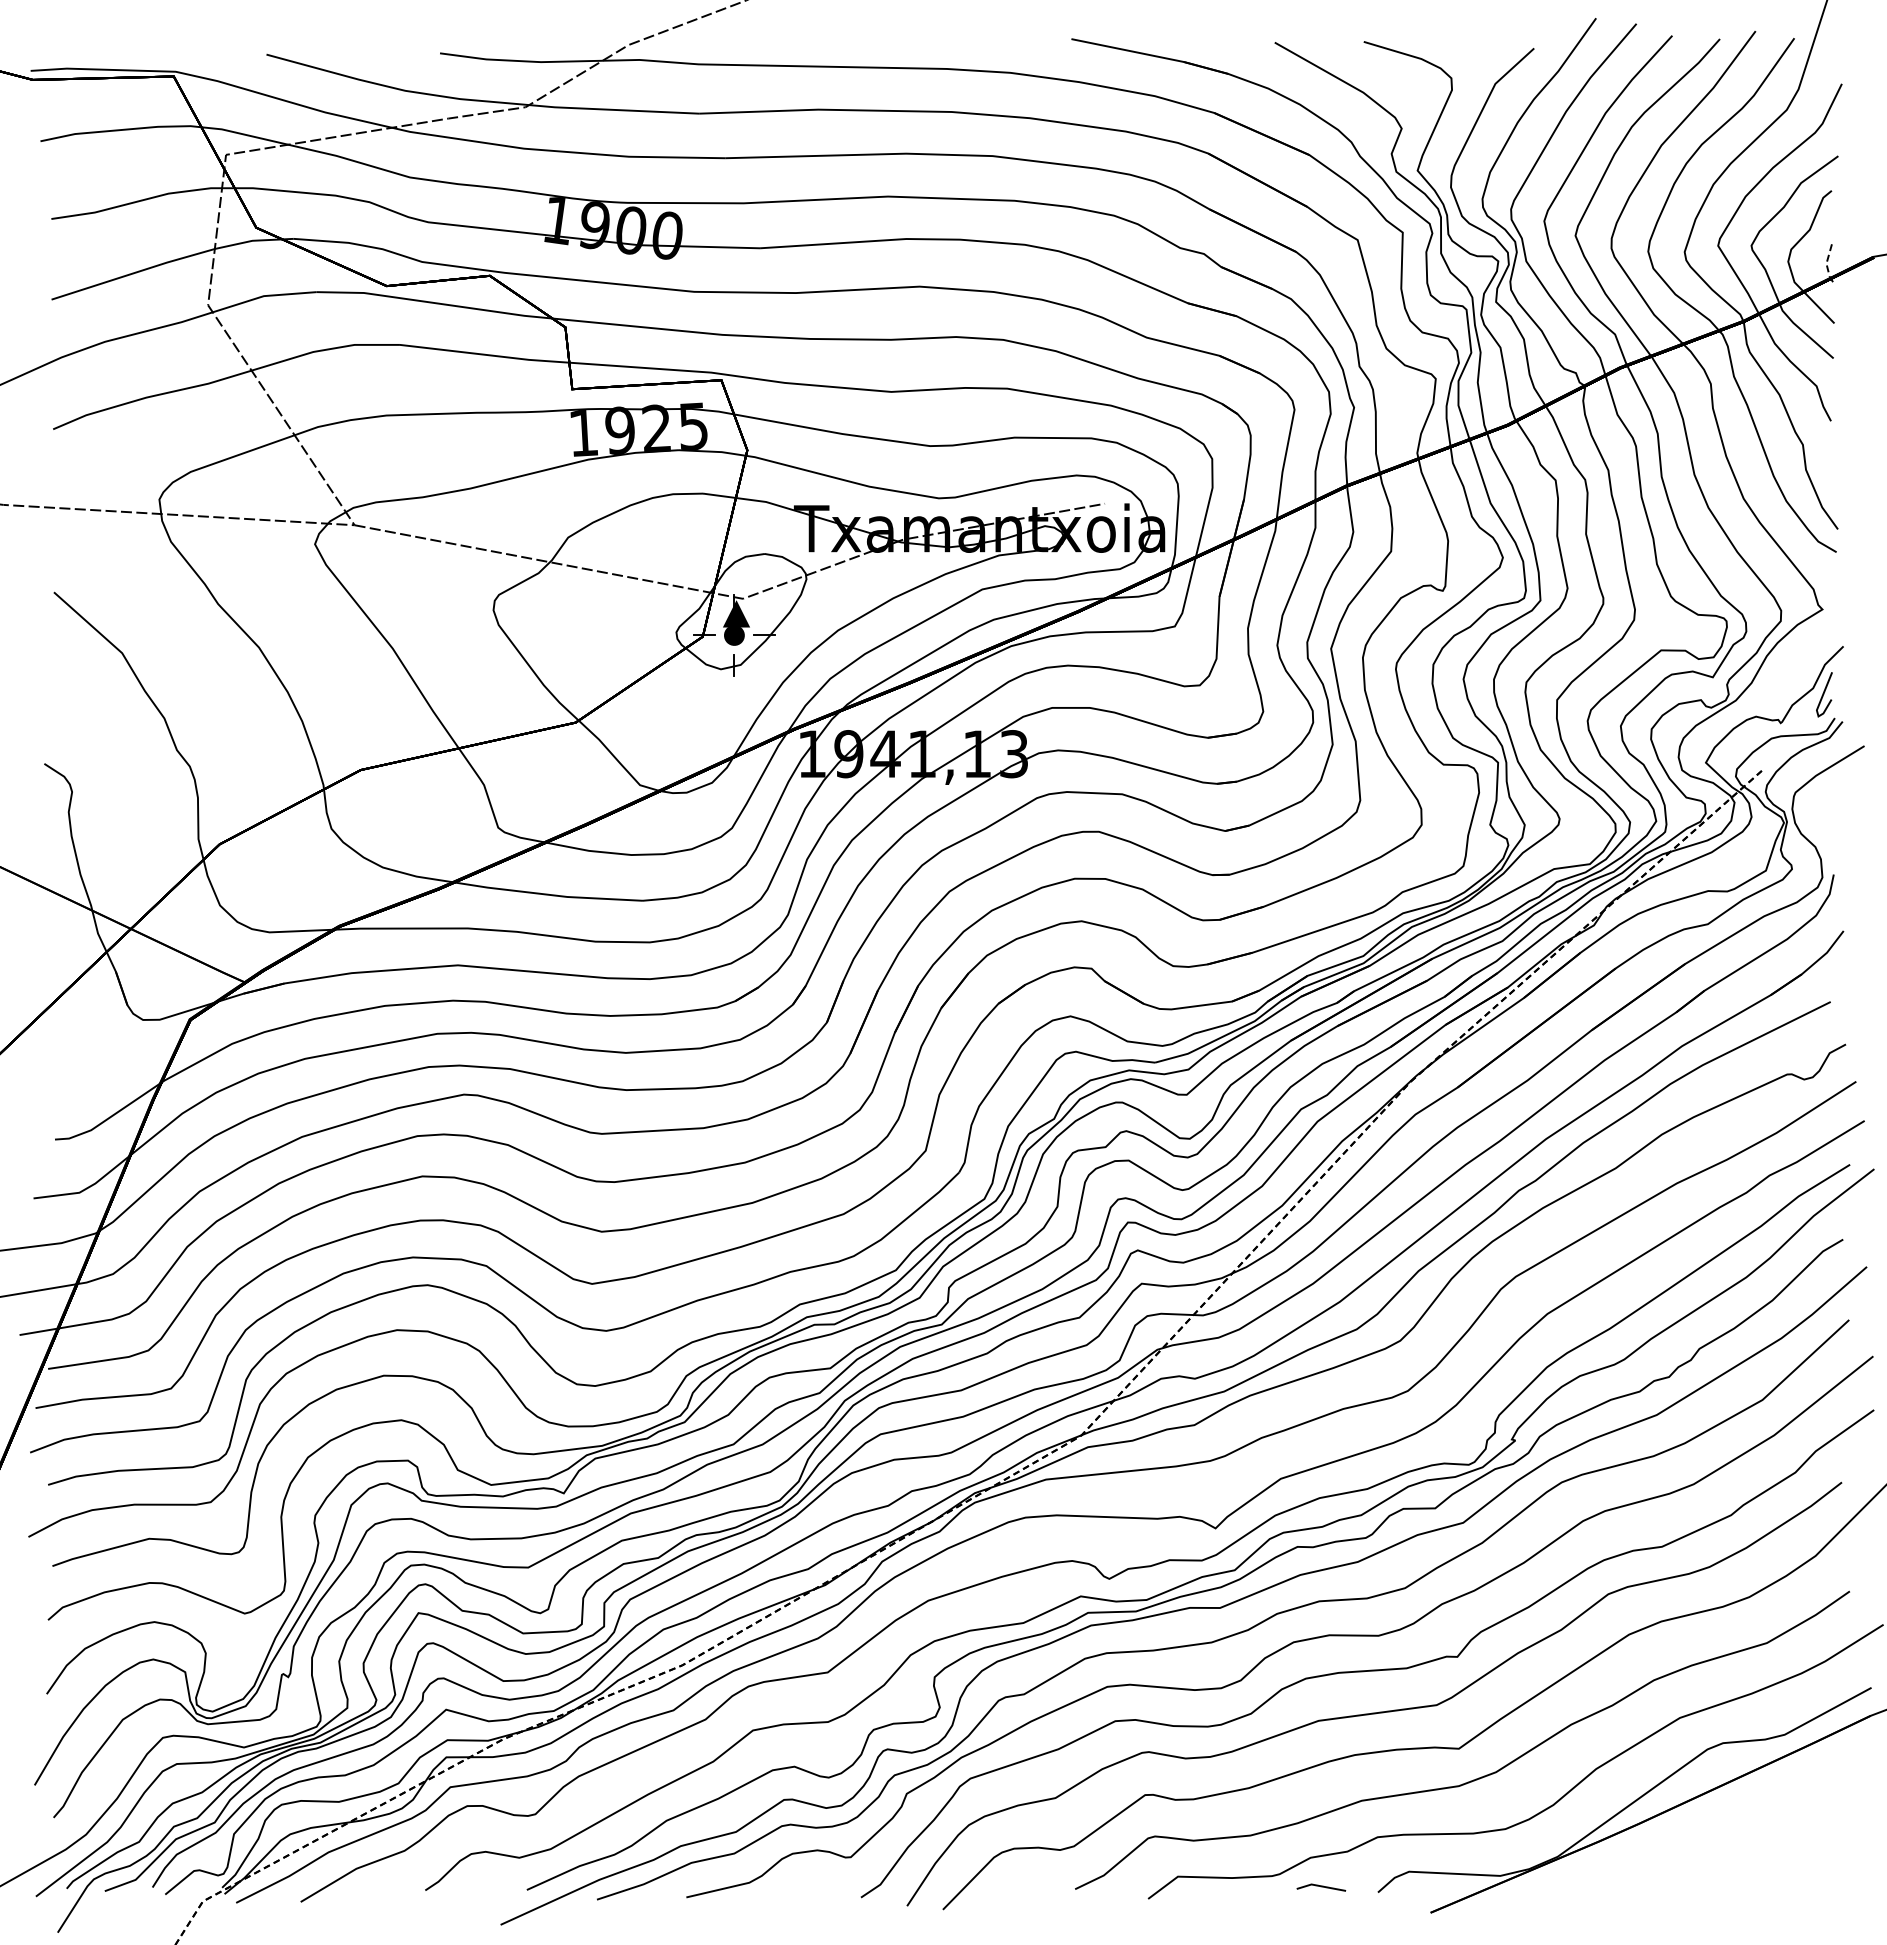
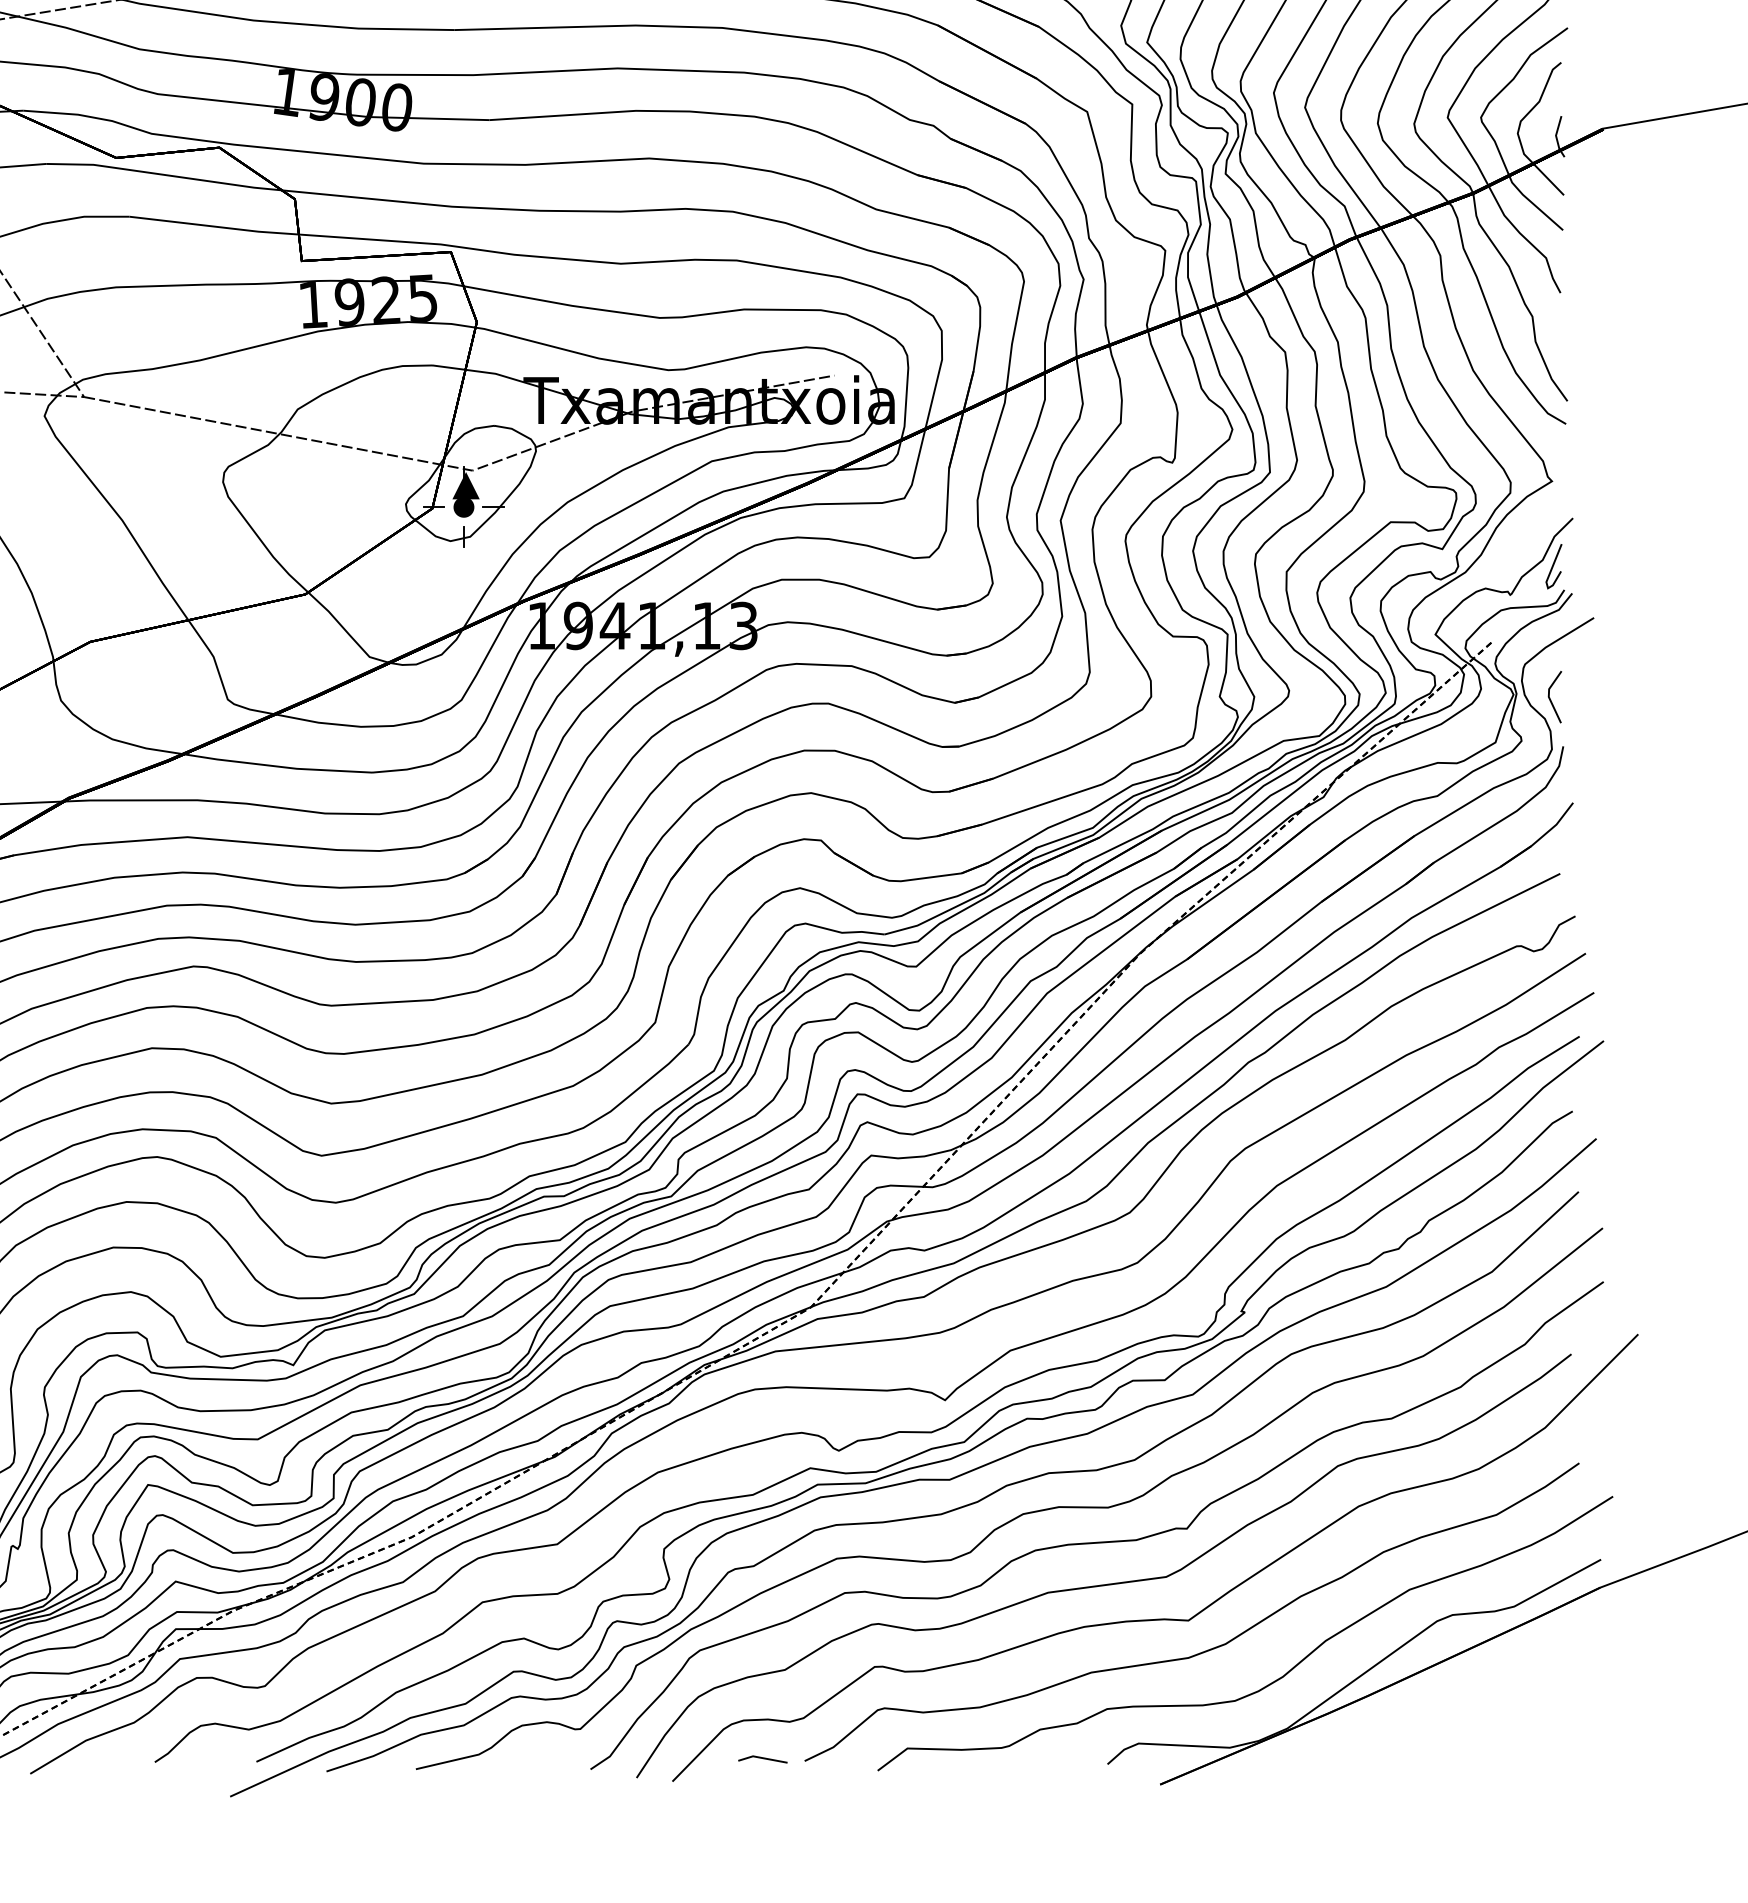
line: (1826, 265) -> (1556, 137), dashed -> solid
line: (1821, 827) -> (1551, 699), added
line: (1321, 1887) -> (763, 1759), moved

